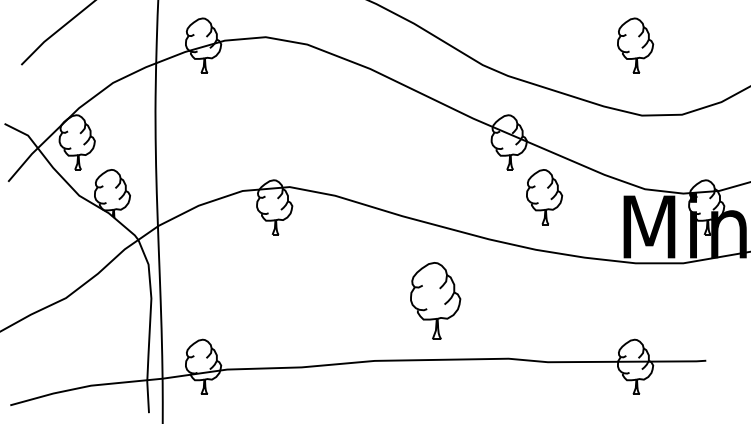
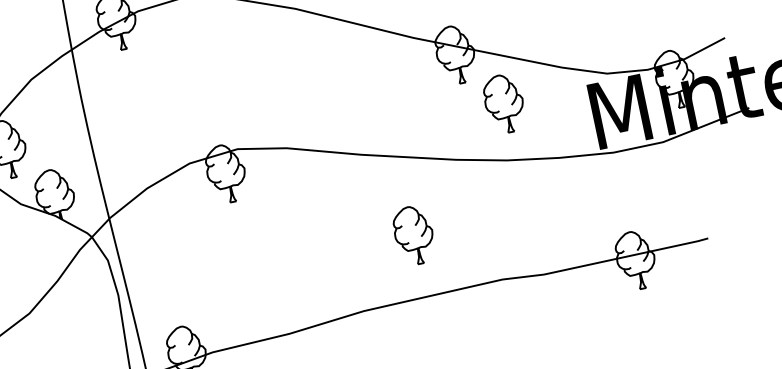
part: (435, 300) -> (413, 235), size x0.71

